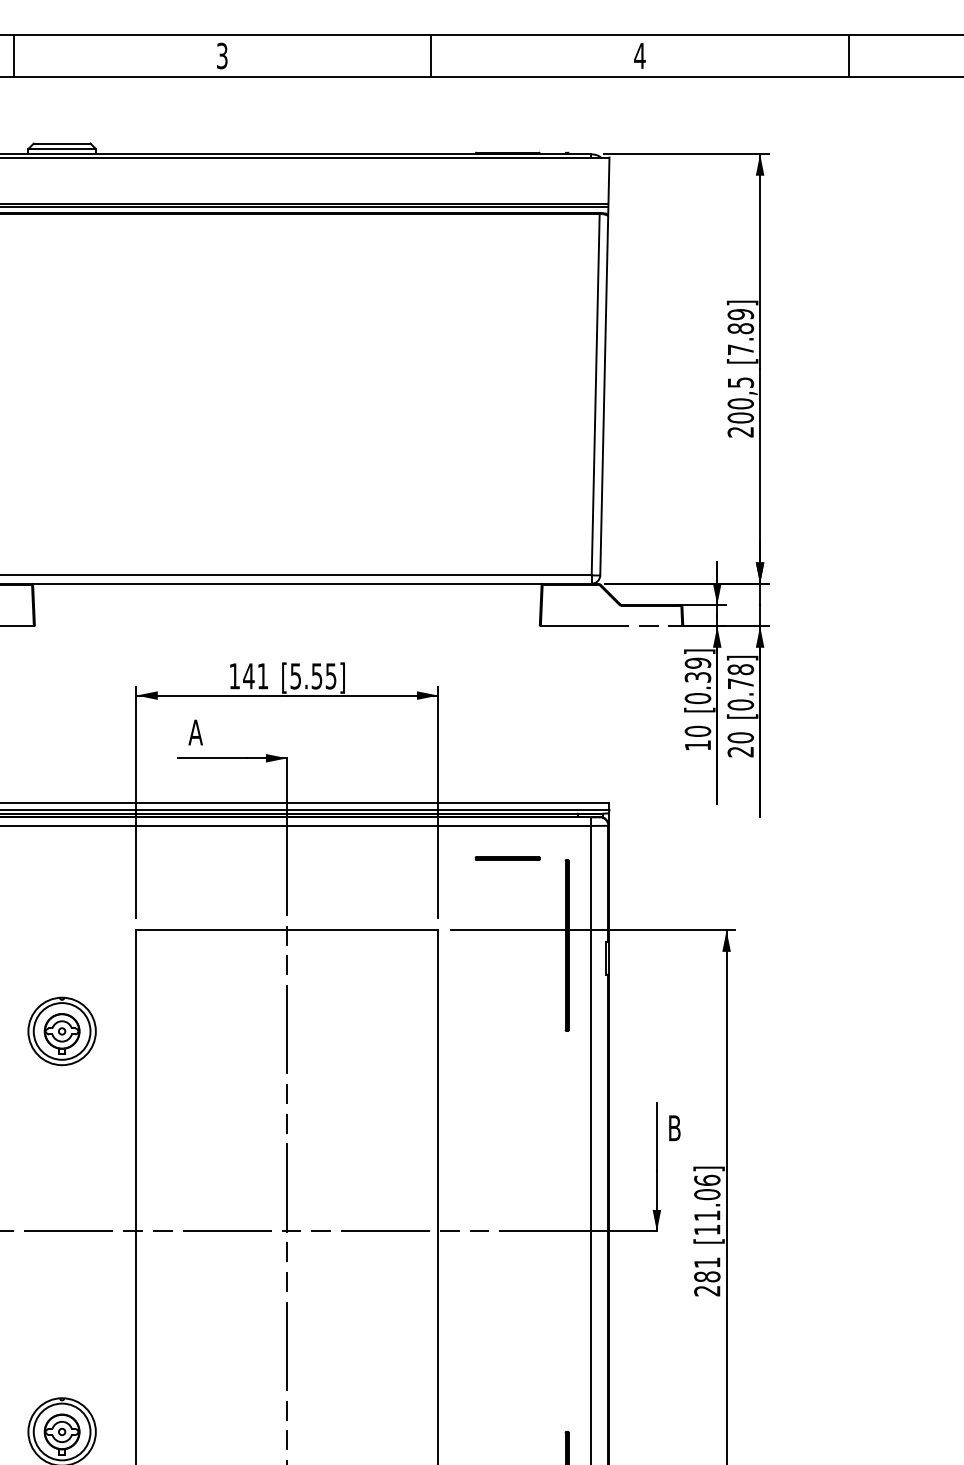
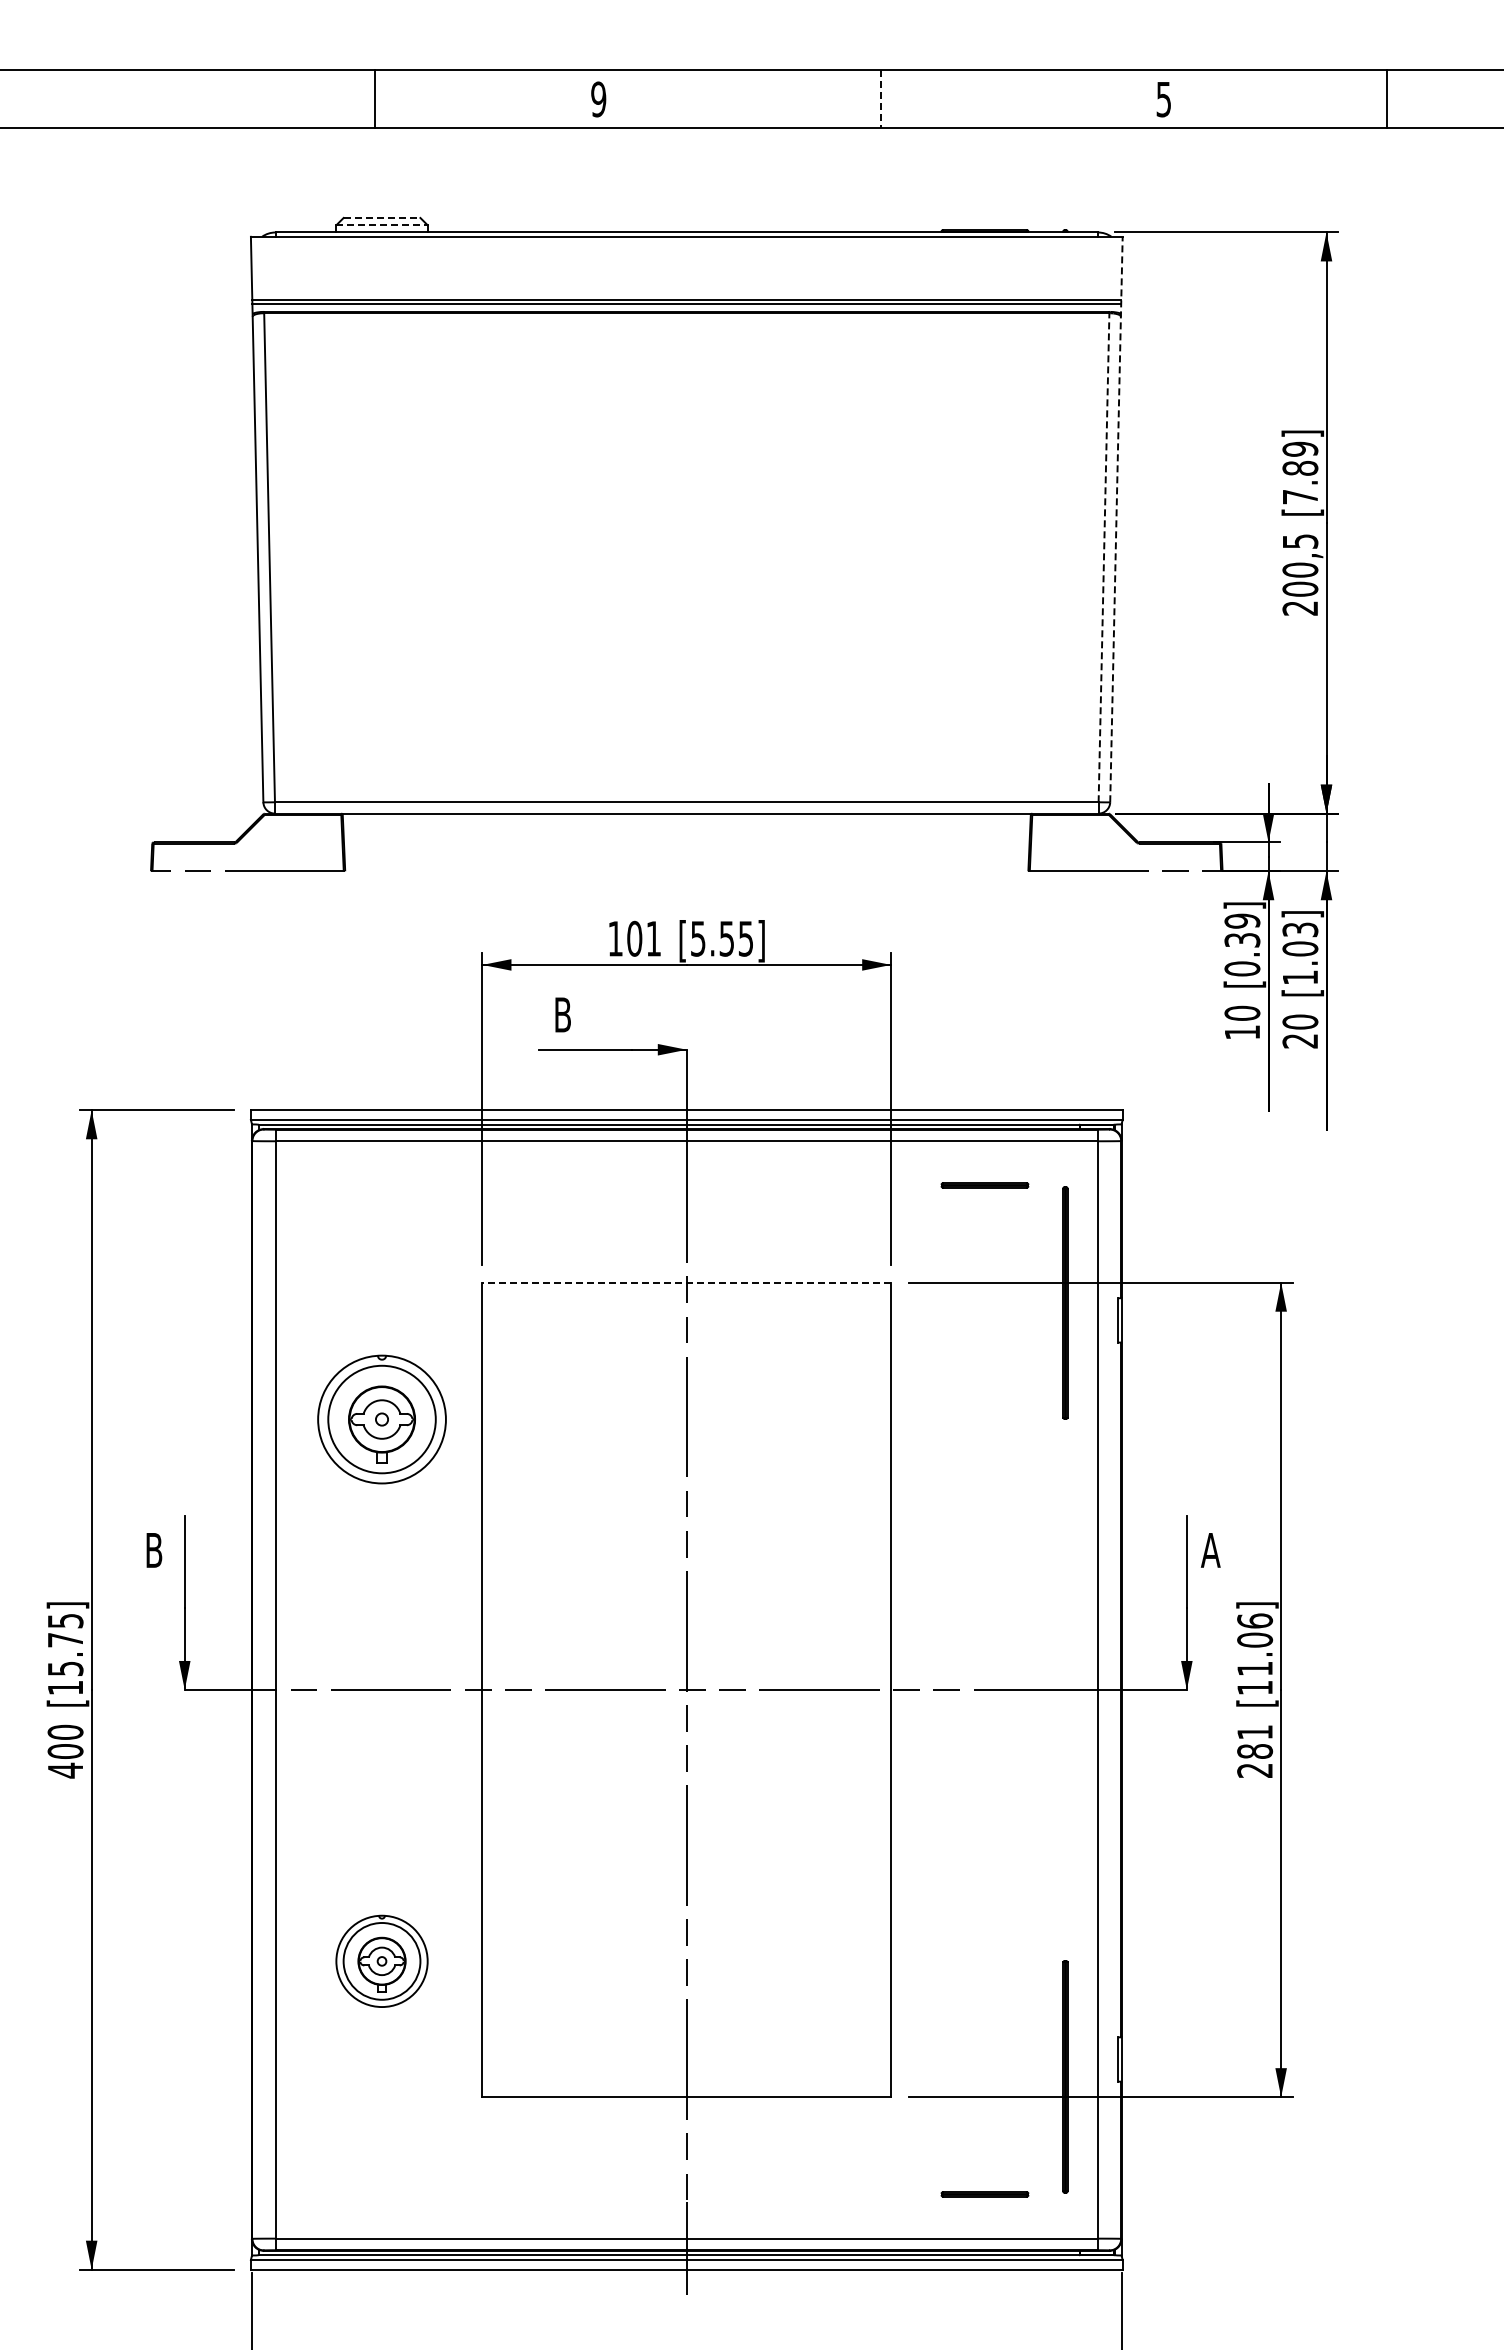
line: (13, 56) -> (375, 99), moved
text: (222, 56) -> (598, 99), 3 -> 9
line: (431, 56) -> (881, 99), solid -> dashed
text: (639, 56) -> (1163, 99), 4 -> 5
line: (848, 56) -> (1386, 99), moved
line: (62, 143) -> (382, 217), solid -> dashed
line: (62, 149) -> (382, 225), solid -> dashed
line: (604, 366) -> (1116, 519), solid -> dashed
line: (596, 394) -> (1104, 557), solid -> dashed
text: (248, 676) -> (634, 938), 141 -> 101
text: (740, 687) -> (1300, 953), [0.78] -> [1.03]
text: (195, 732) -> (562, 1014), A -> B
line: (287, 930) -> (686, 1282), solid -> dashed
part: (61, 1030) -> (381, 1418), size x1.4
text: (674, 1128) -> (1210, 1550), B -> A

